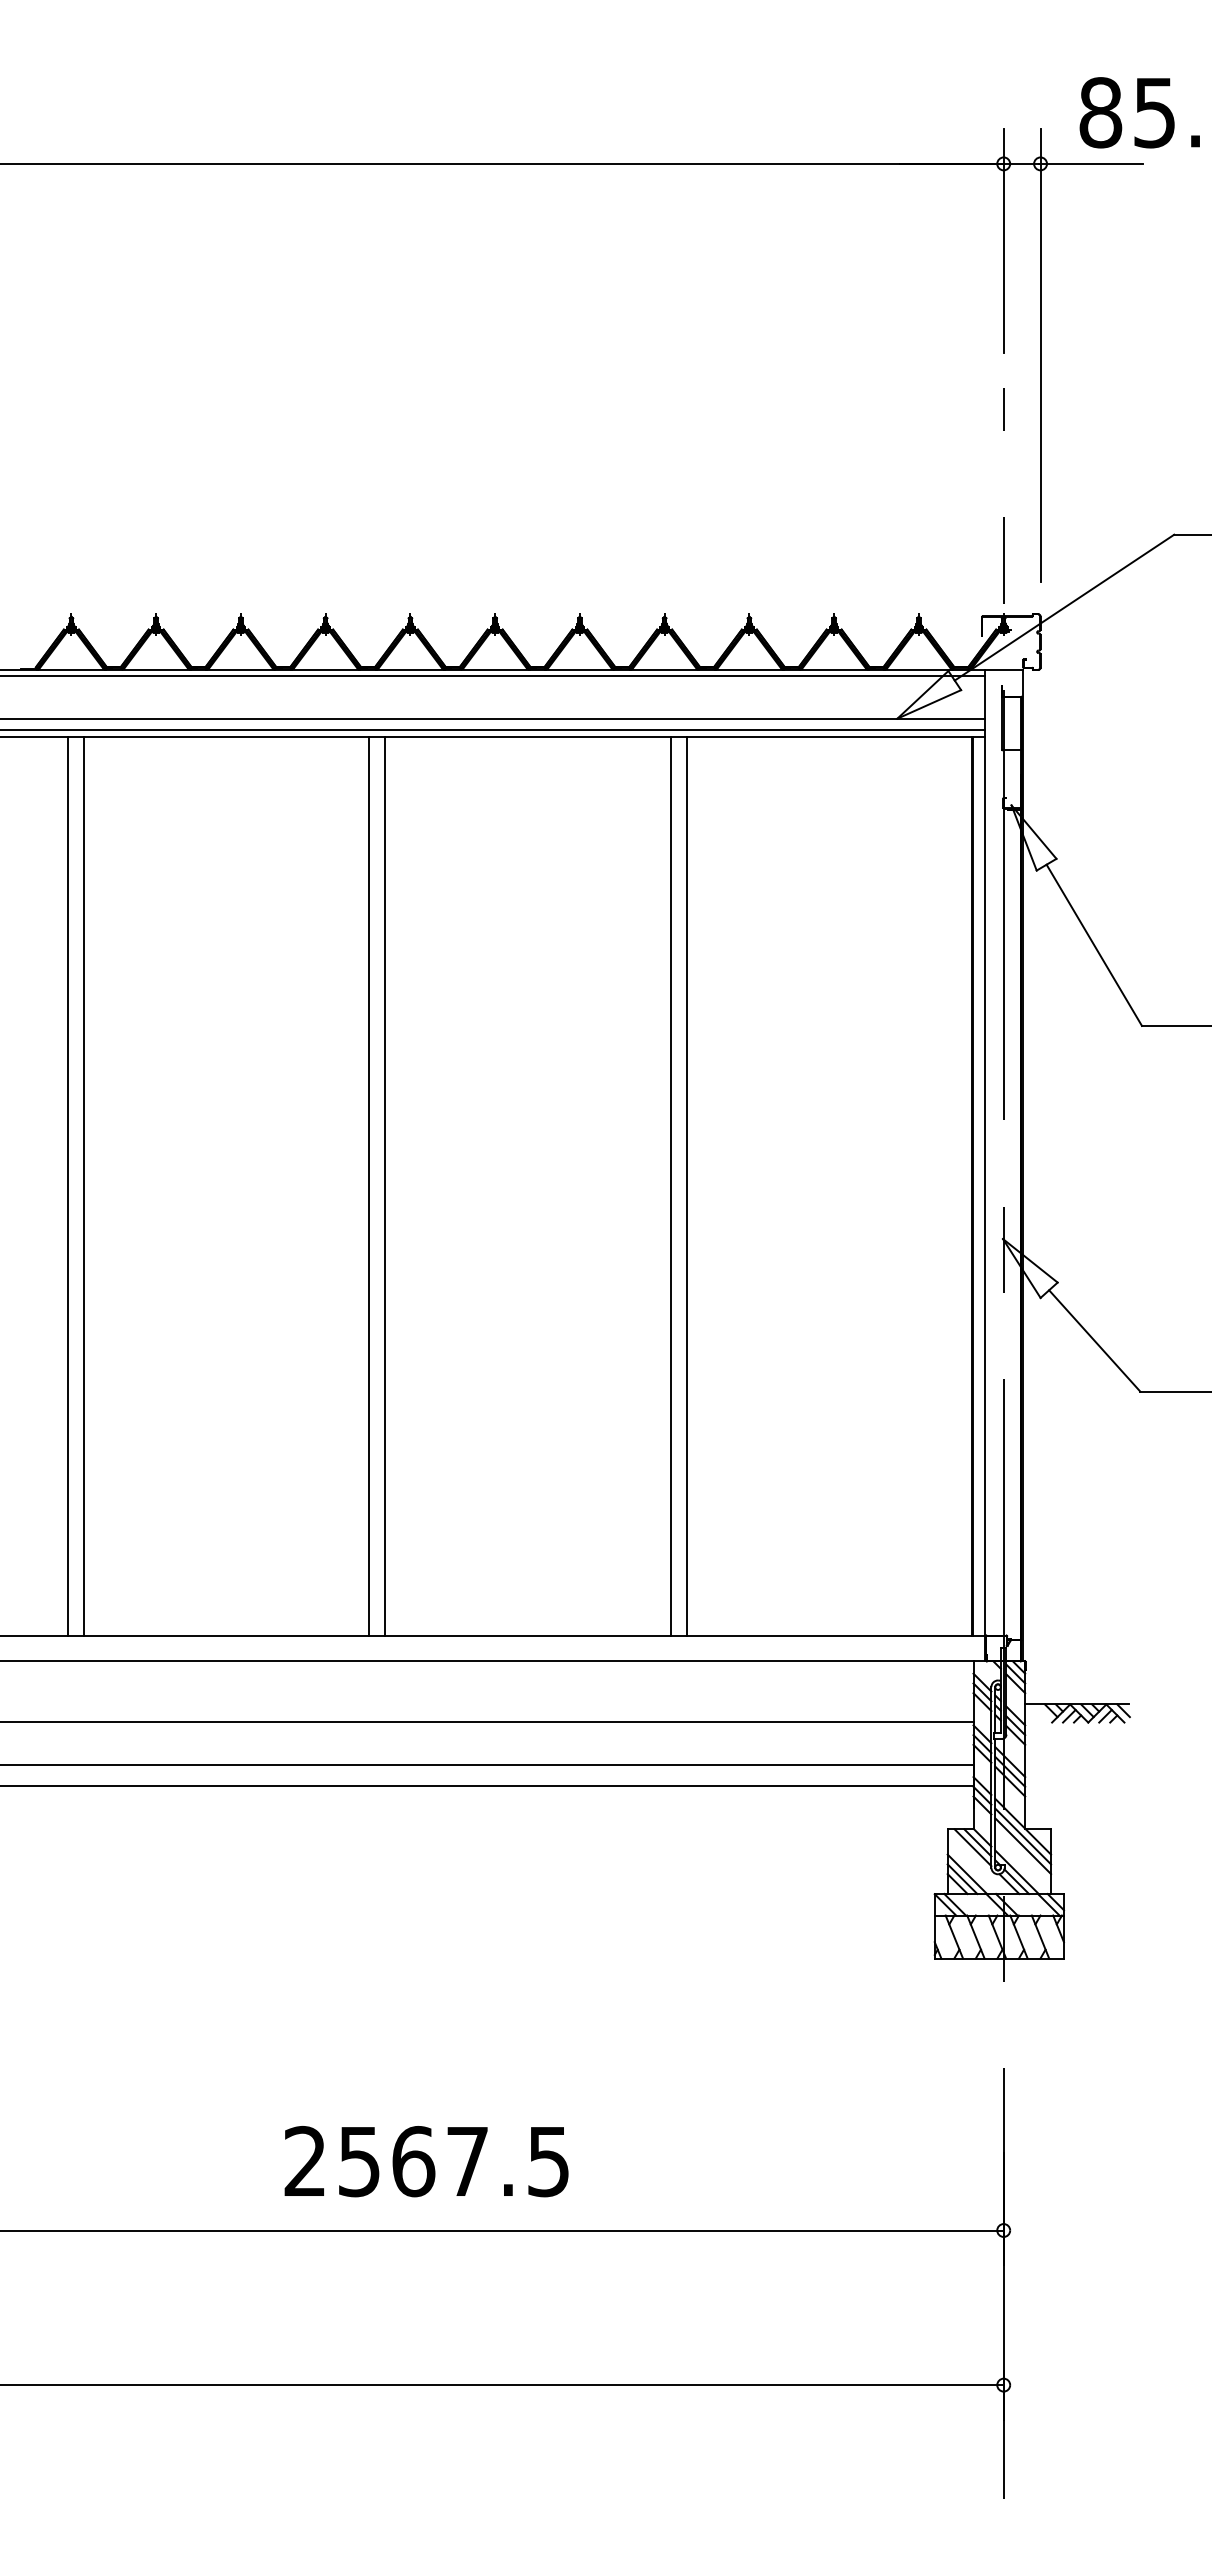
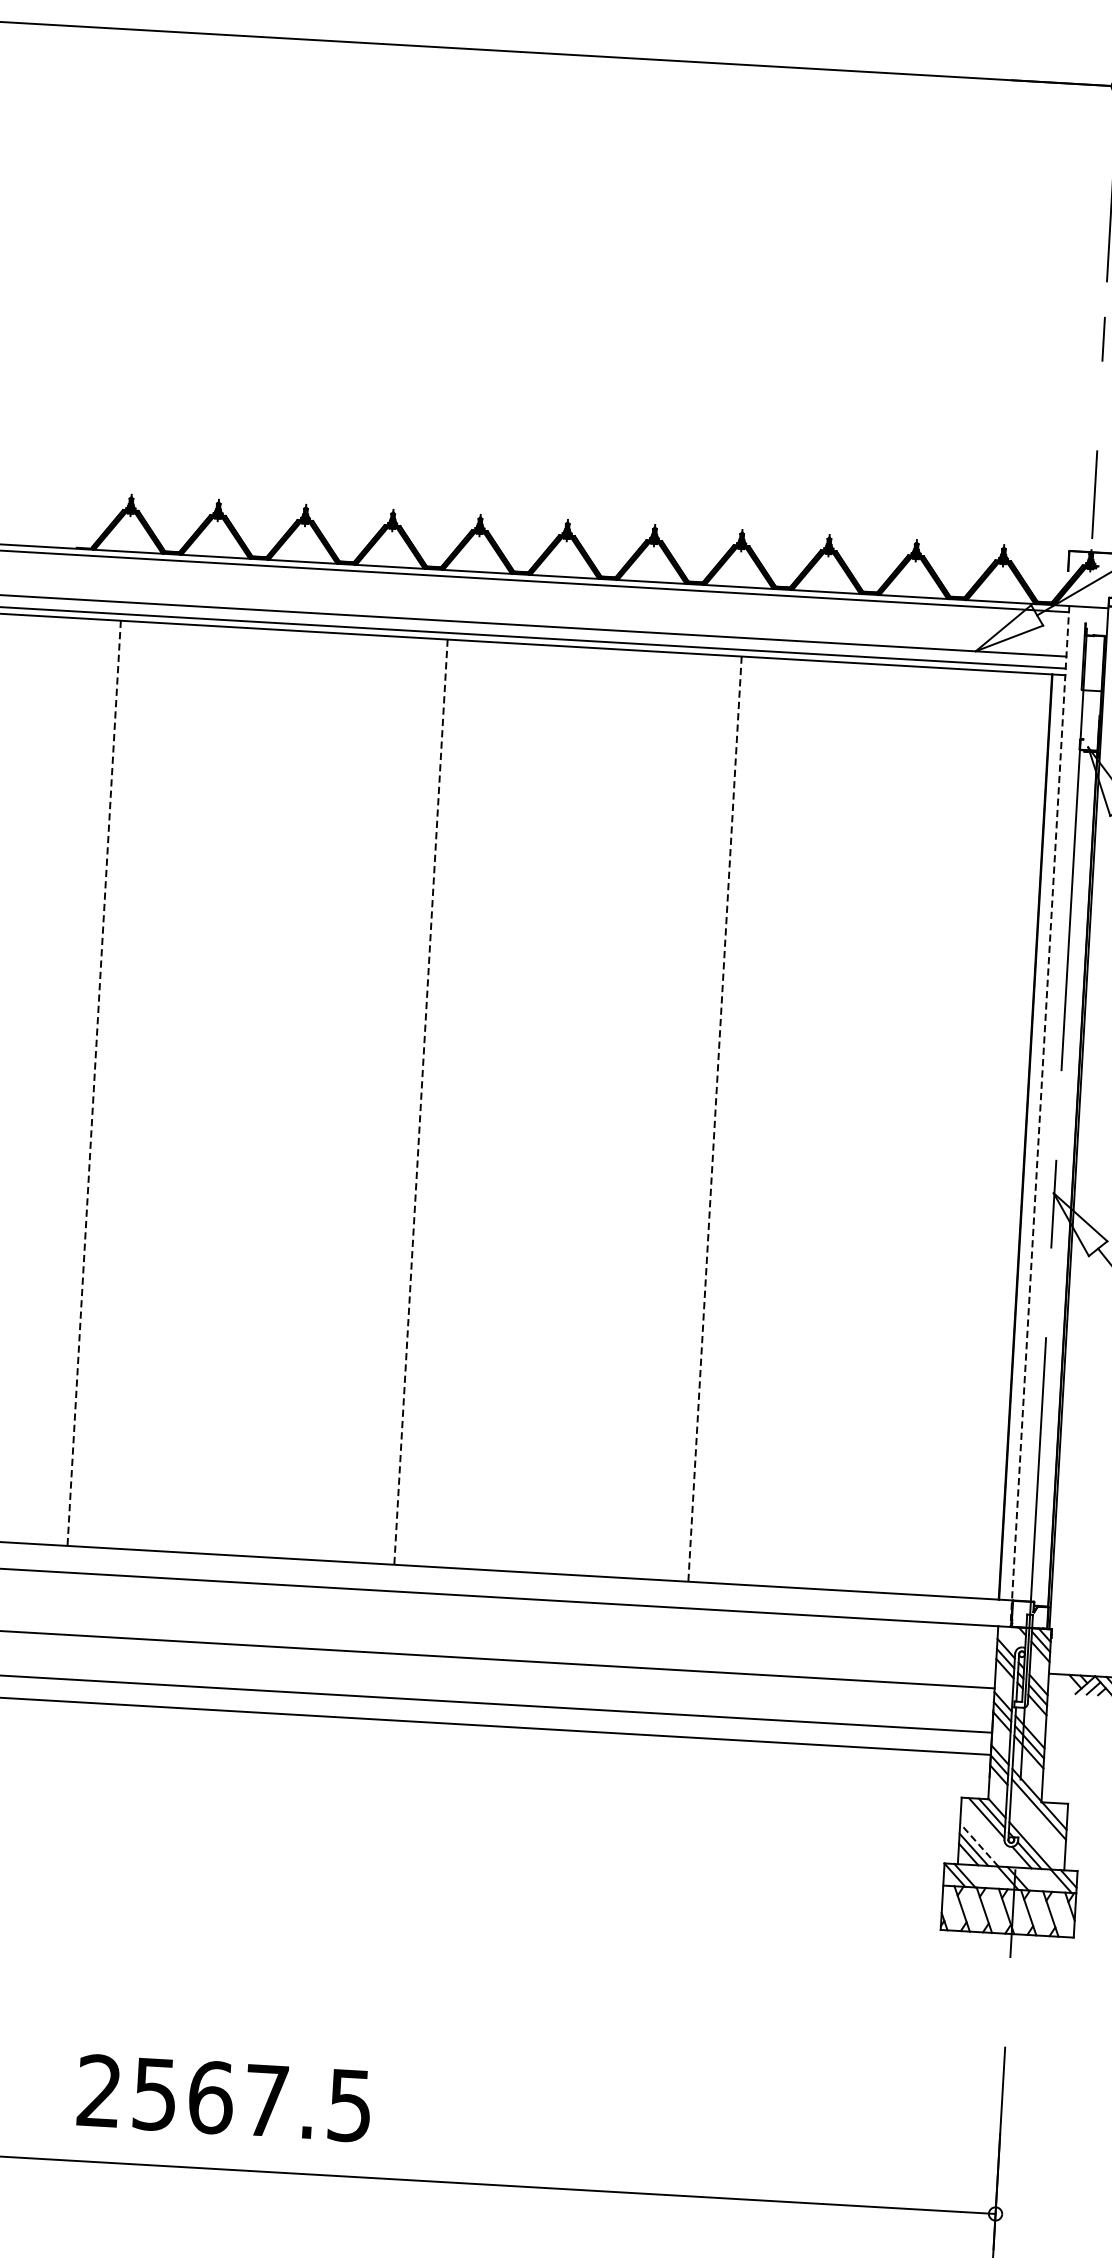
line: (985, 1165) -> (1040, 1116), solid -> dashed
line: (83, 1185) -> (110, 1083), removed
line: (369, 1185) -> (404, 1100), removed
line: (686, 1185) -> (731, 1119), removed
line: (67, 1186) -> (93, 1083), solid -> dashed
line: (385, 1186) -> (421, 1102), solid -> dashed
line: (671, 1186) -> (715, 1119), solid -> dashed
line: (1023, 1846) -> (1038, 1819), removed
line: (967, 1874) -> (979, 1845), solid -> dashed
text: (426, 2161) -> (224, 2098), moved

